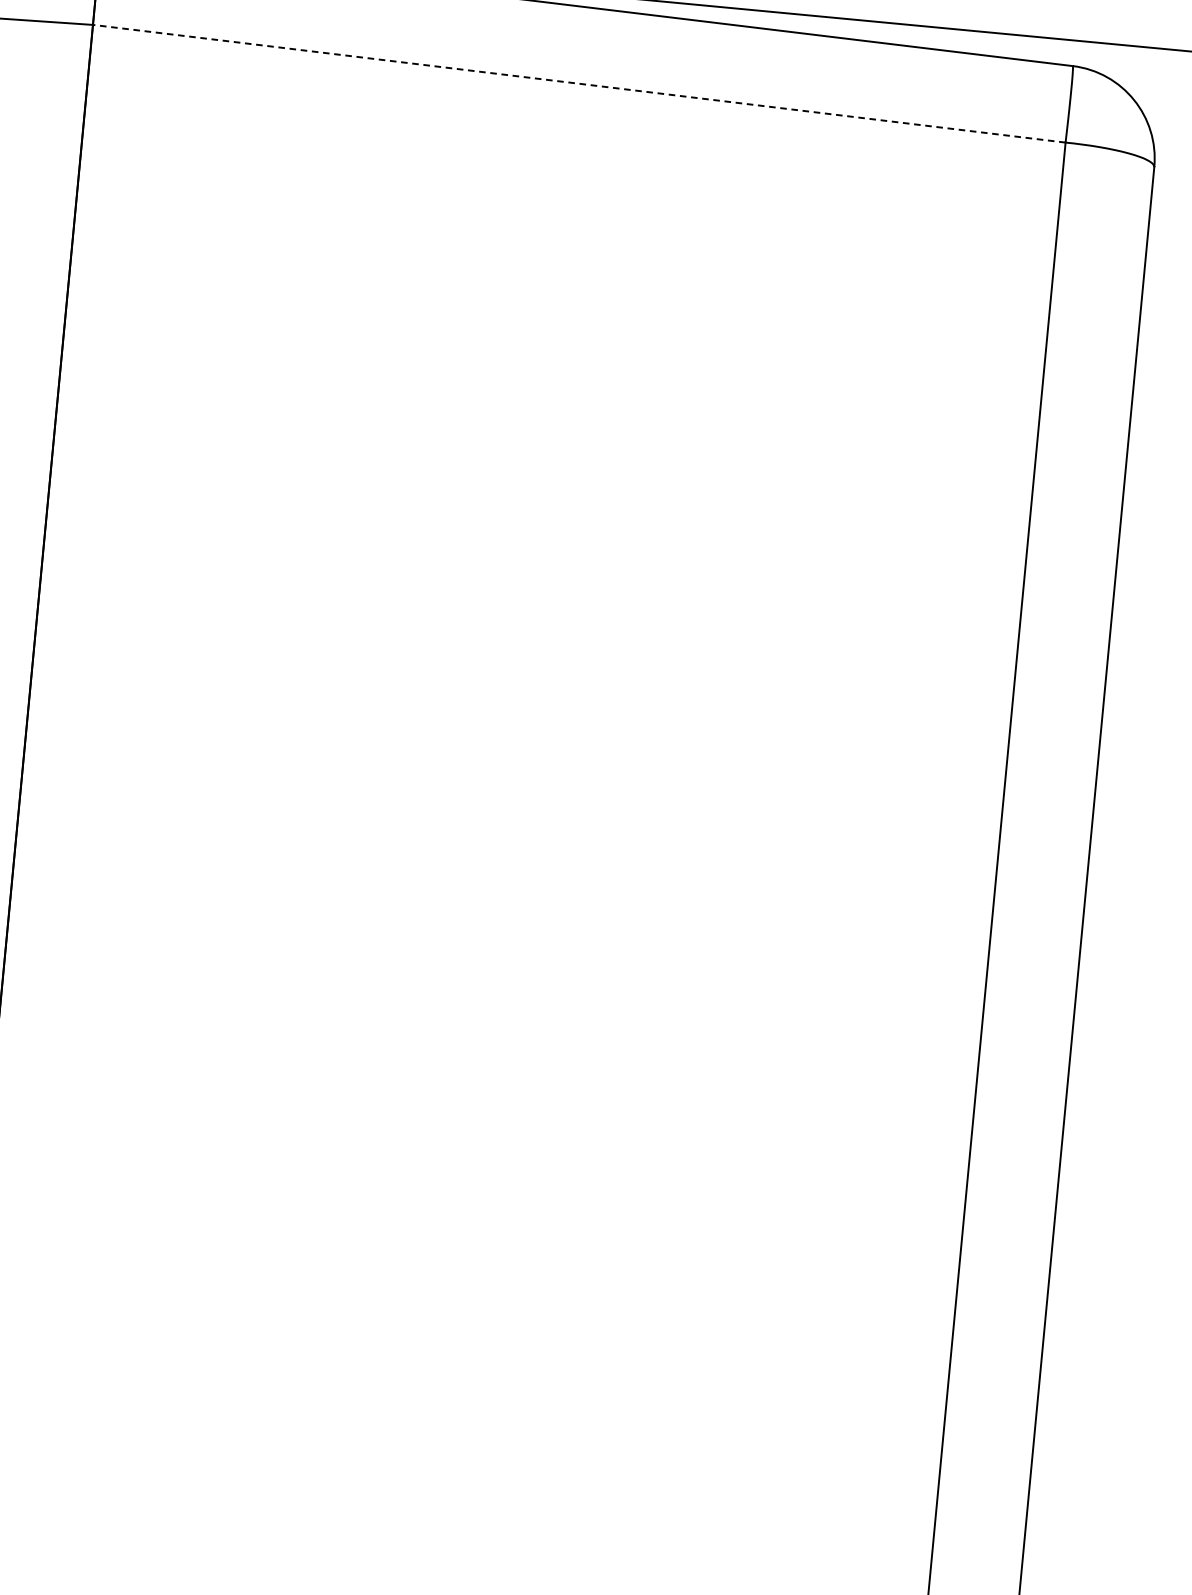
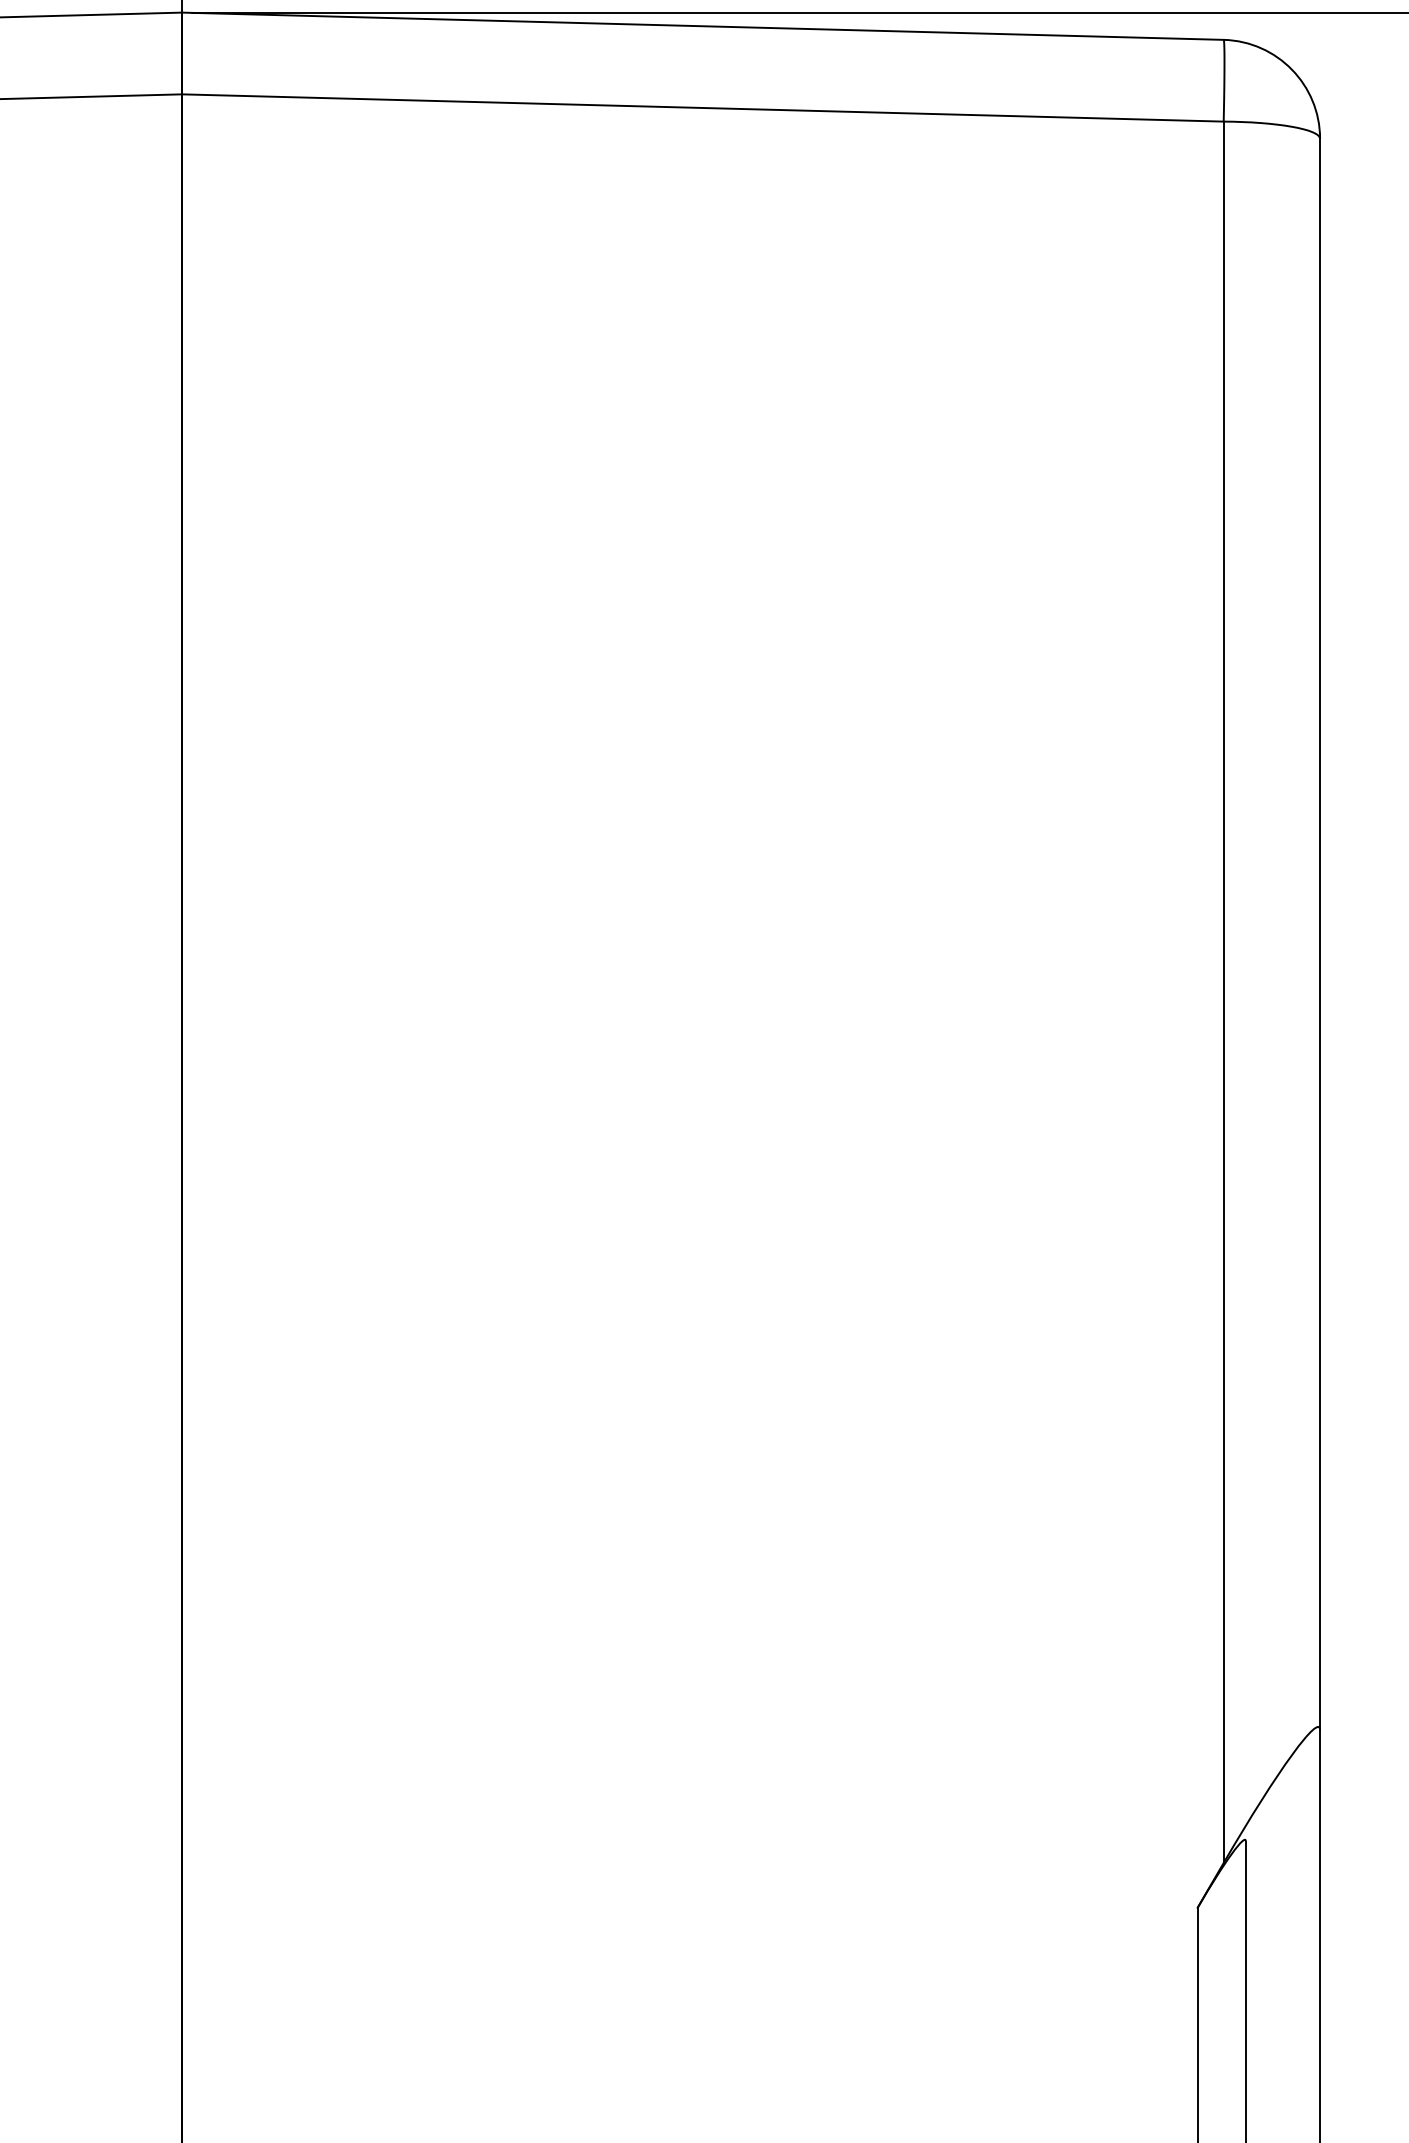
line: (578, 83) -> (702, 107), dashed -> solid

